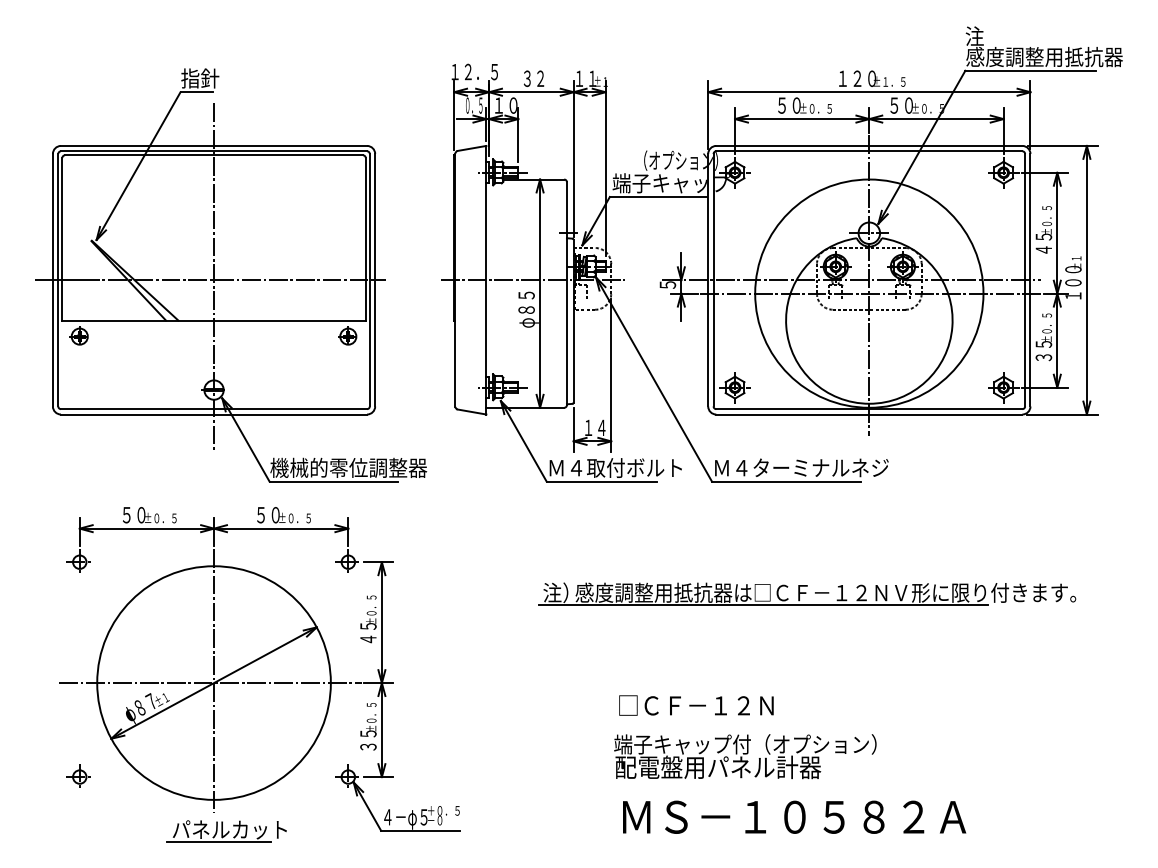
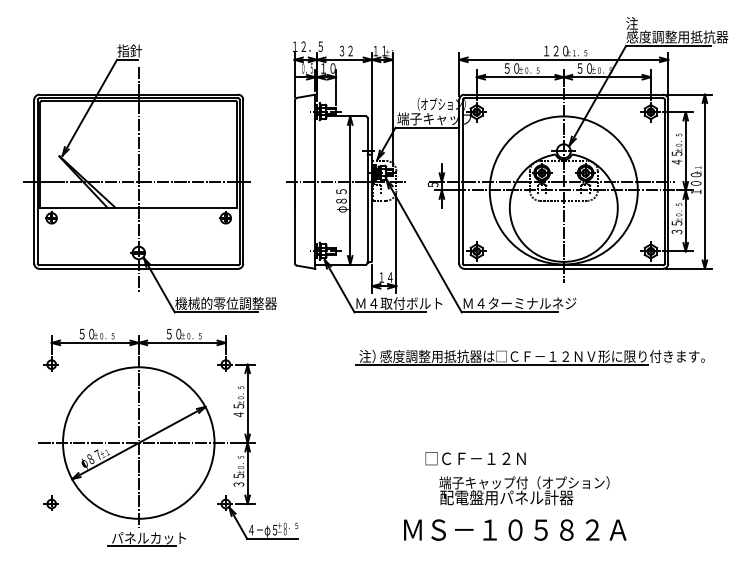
part: (805, 594) -> (529, 357), moved
text: (696, 705) -> (475, 458), moved
text: (745, 756) -> (524, 490), moved

